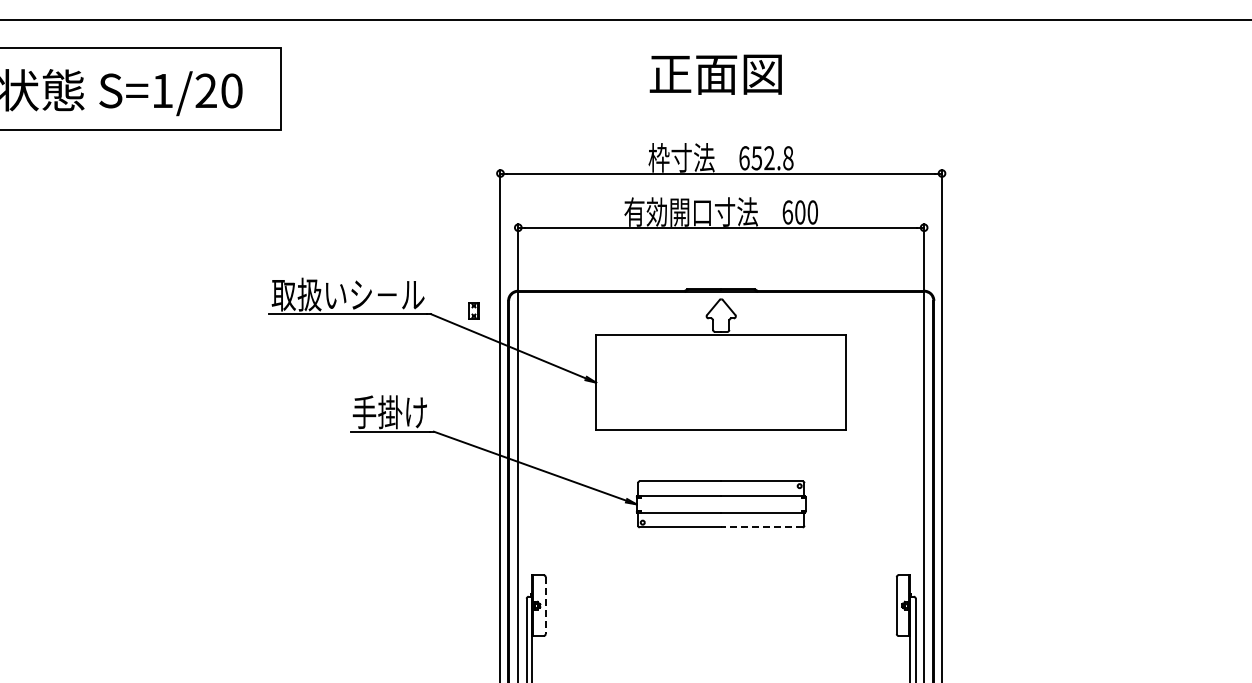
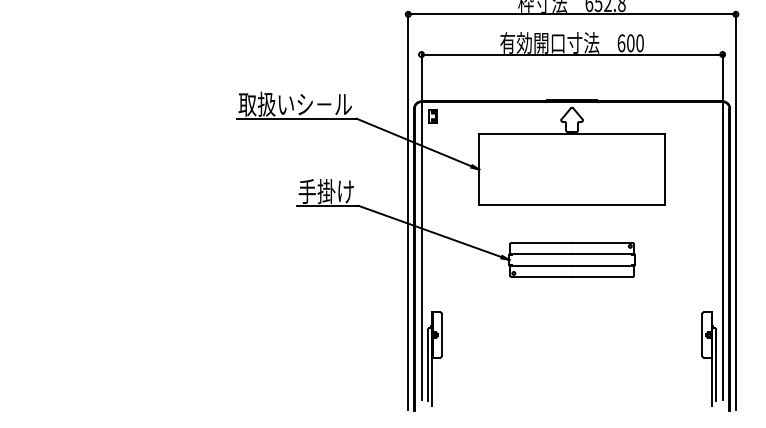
part: (473, 310) -> (432, 116), moved
line: (761, 527) -> (601, 277), dashed -> solid
line: (545, 606) -> (441, 335), dashed -> solid

